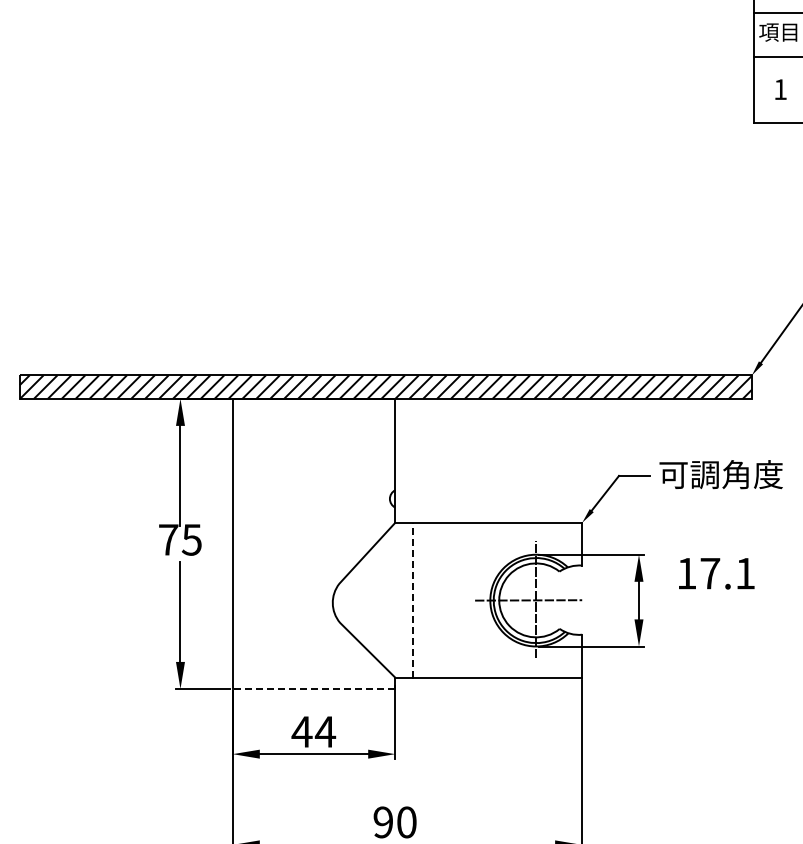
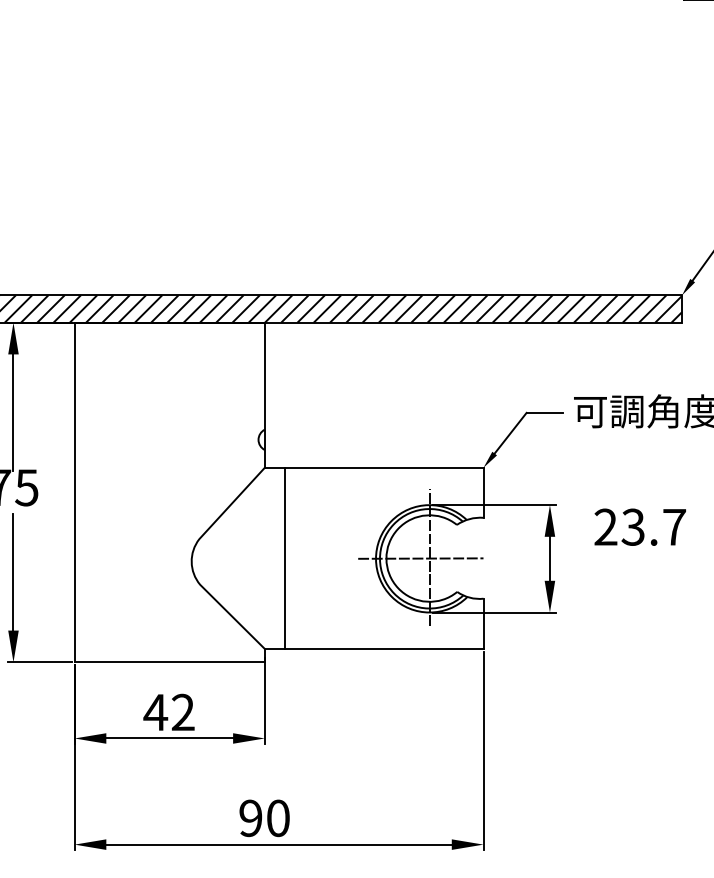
text: (716, 573) -> (640, 527), 17.1 -> 23.7
line: (412, 599) -> (284, 557), dashed -> solid
line: (313, 689) -> (169, 662), dashed -> solid
text: (325, 731) -> (183, 711), 44 -> 42

